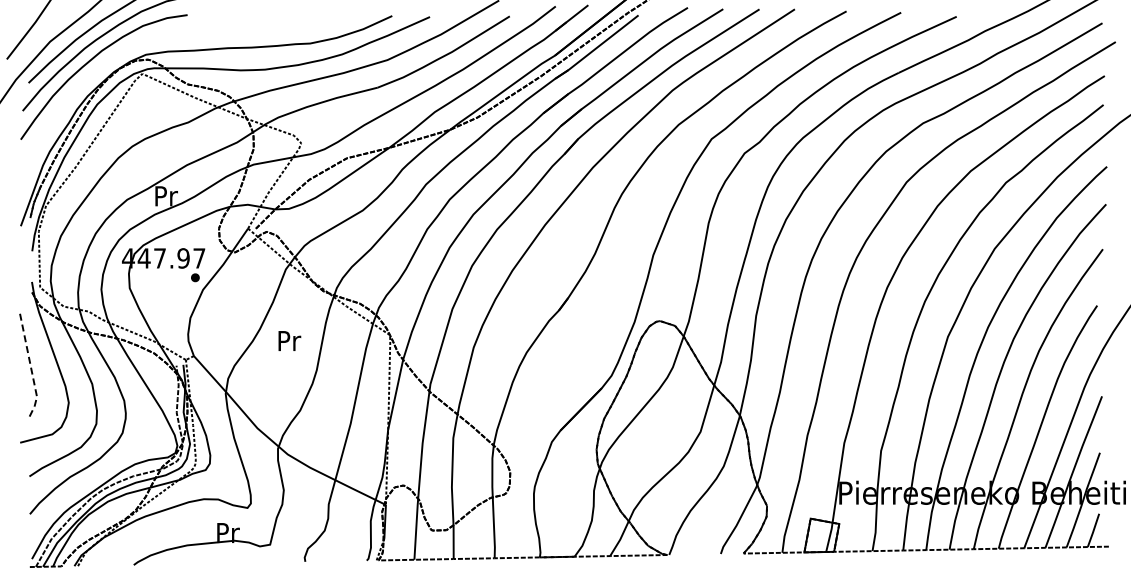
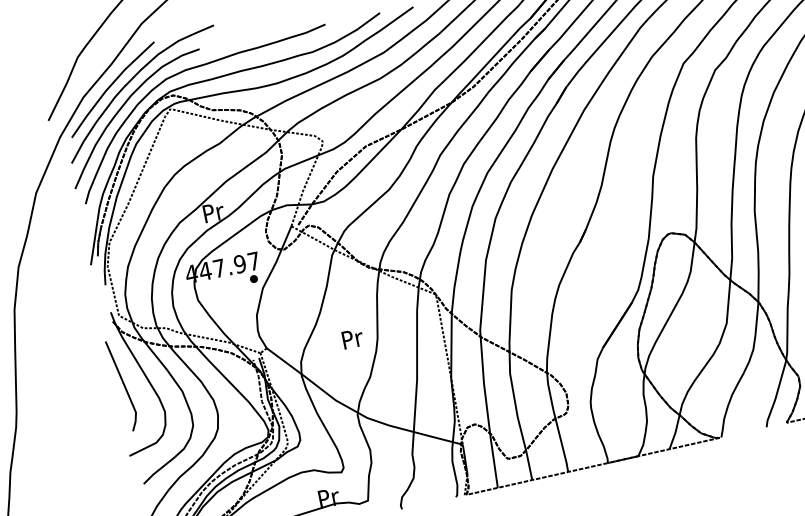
curve: (175, 35) -> (192, 69), added
text: (289, 340) -> (352, 338), moved
line: (30, 366) -> (124, 387), dashed -> solid

